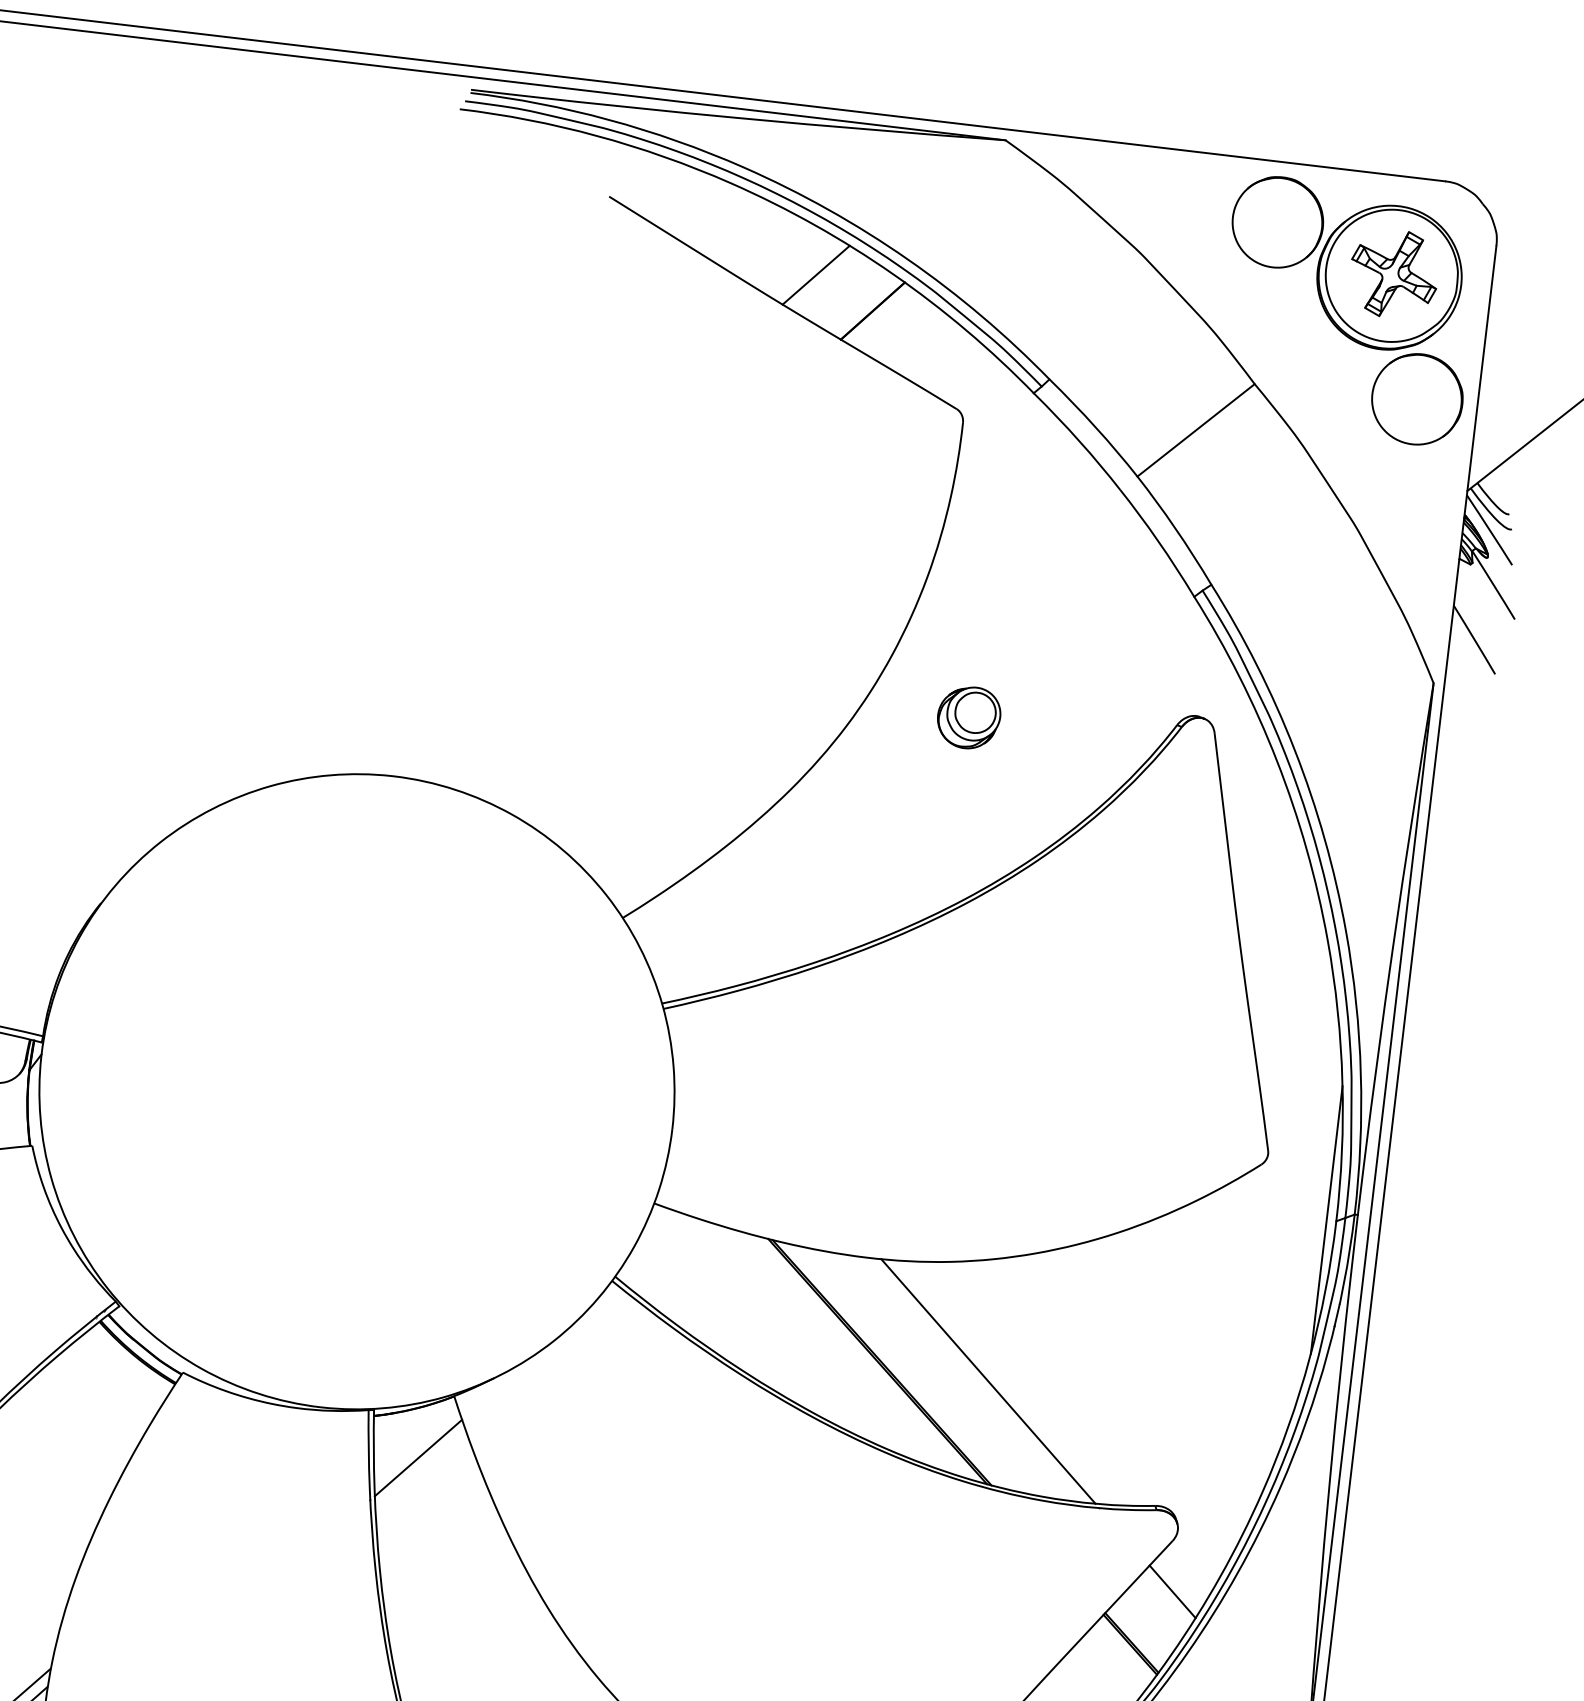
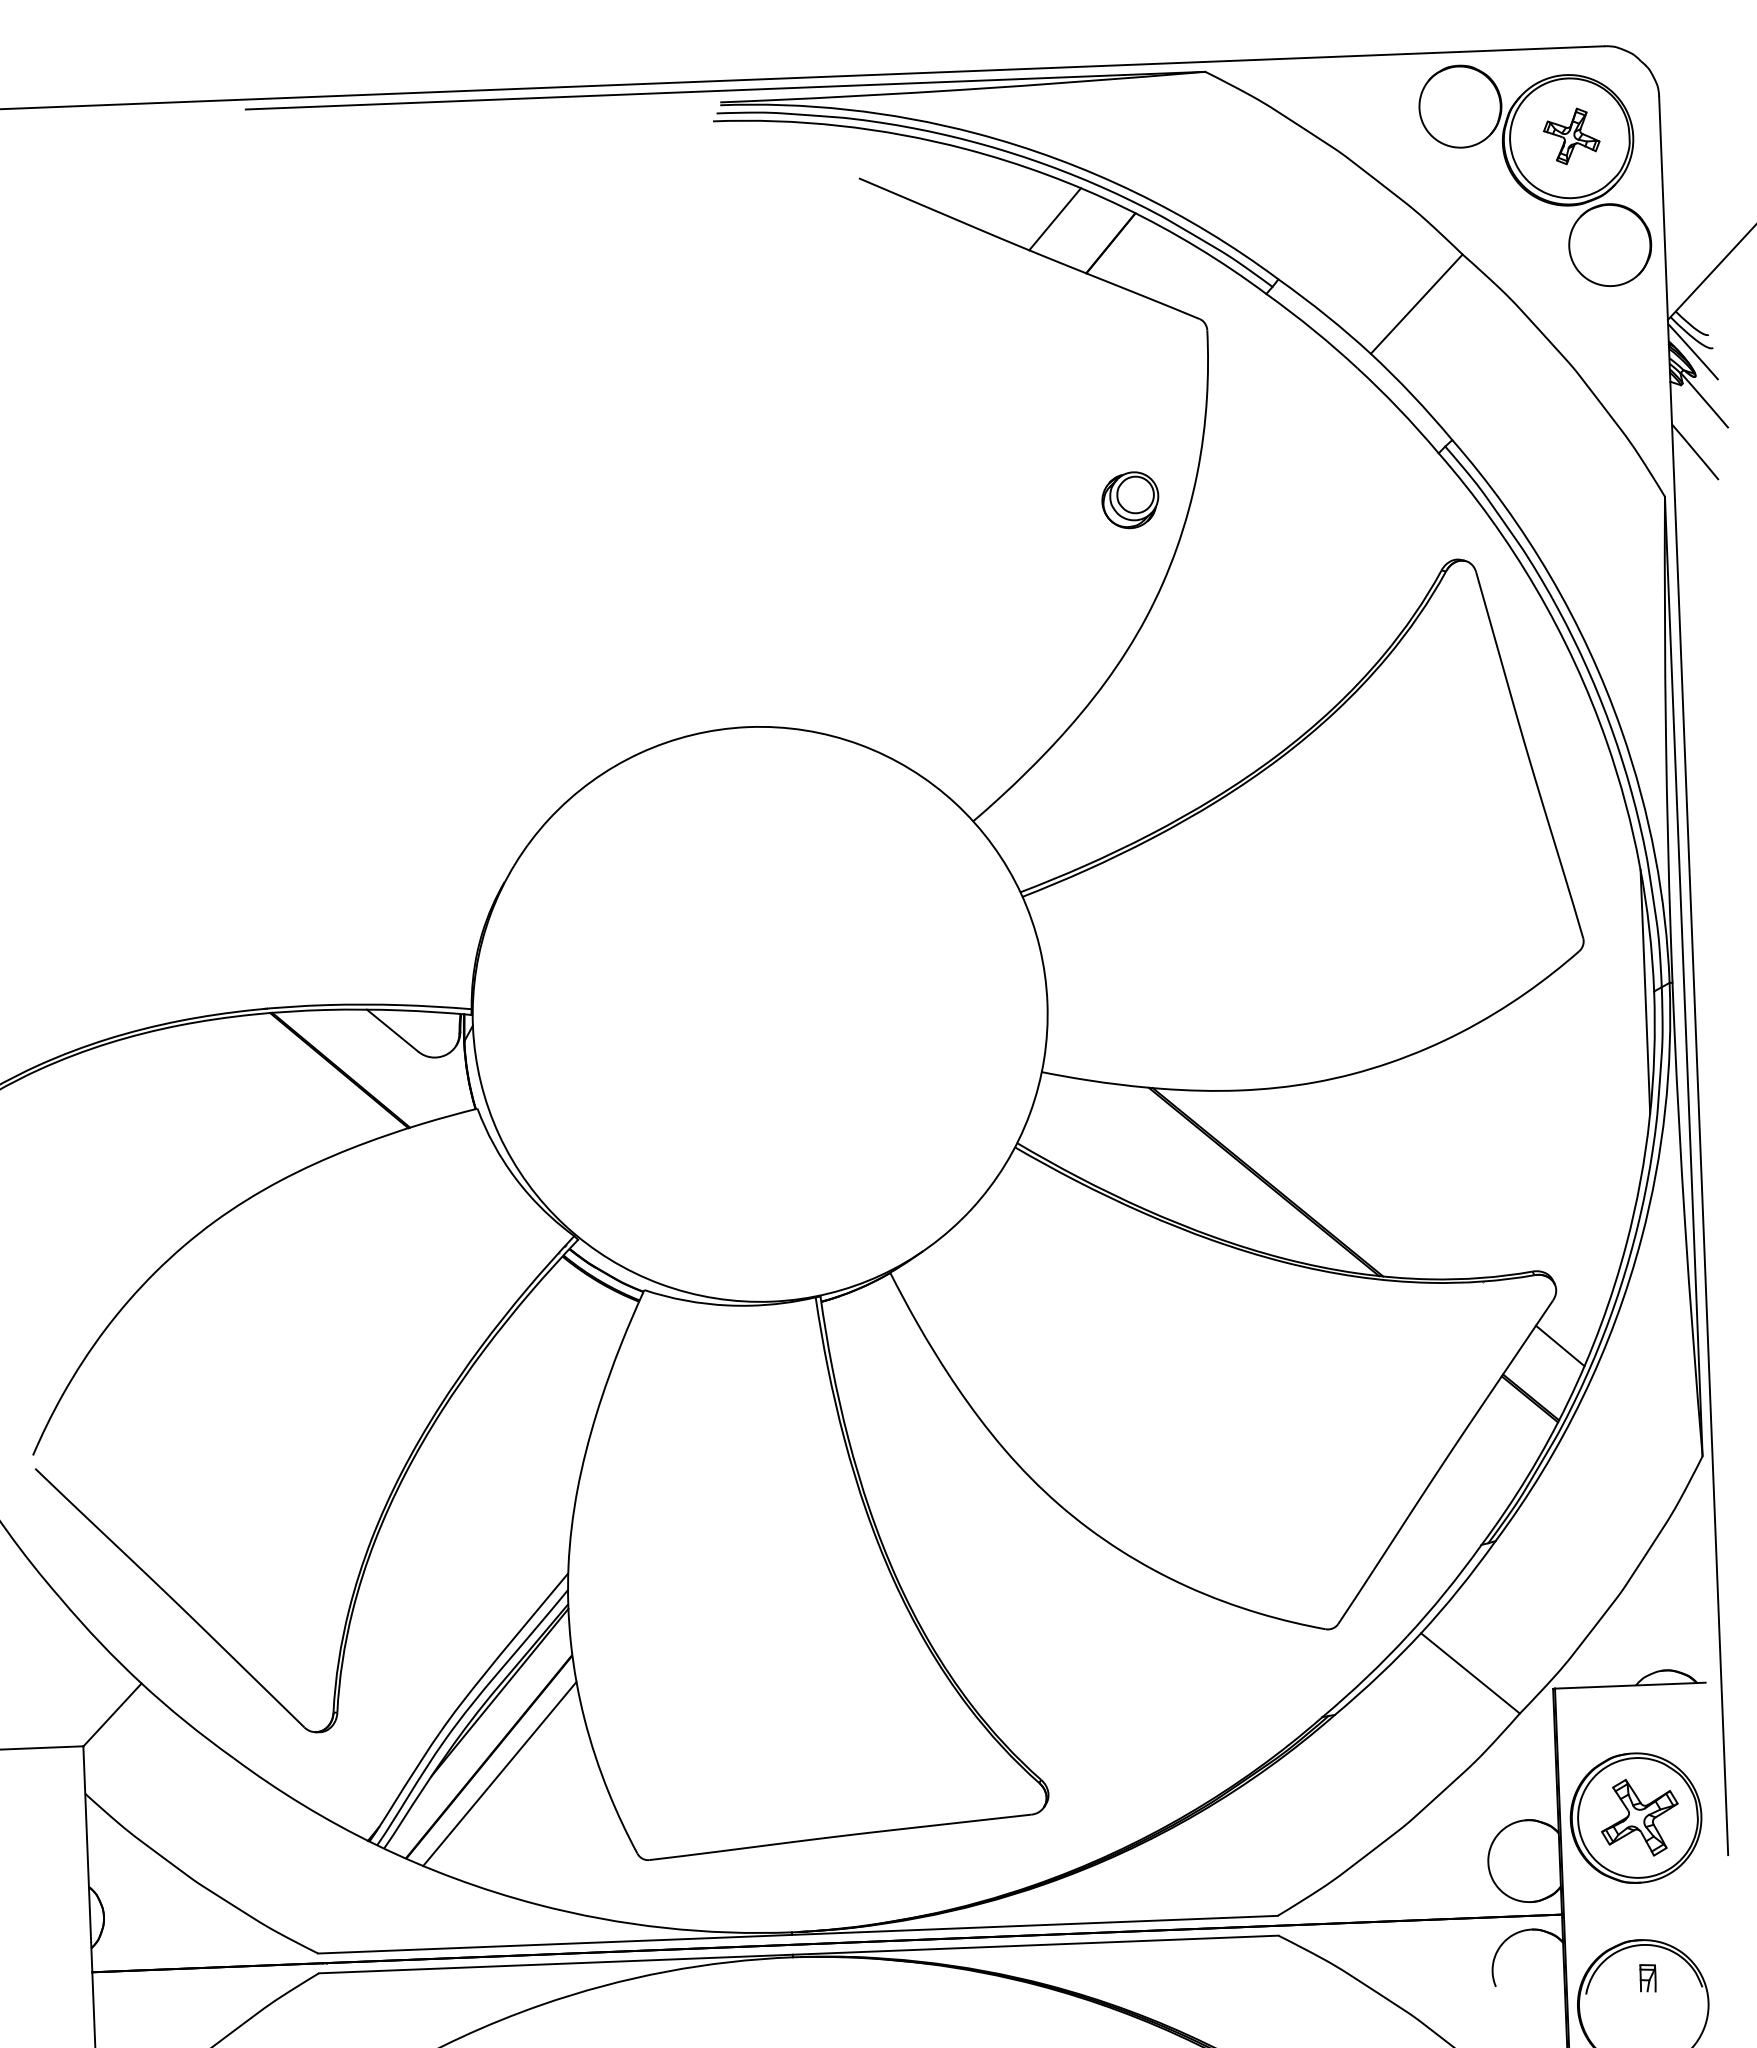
part: (1393, 274) -> (1571, 136), size x0.7
part: (969, 717) -> (1130, 500), moved
line: (988, 1380) -> (1365, 1183), removed
line: (418, 1457) -> (866, 1332), removed

